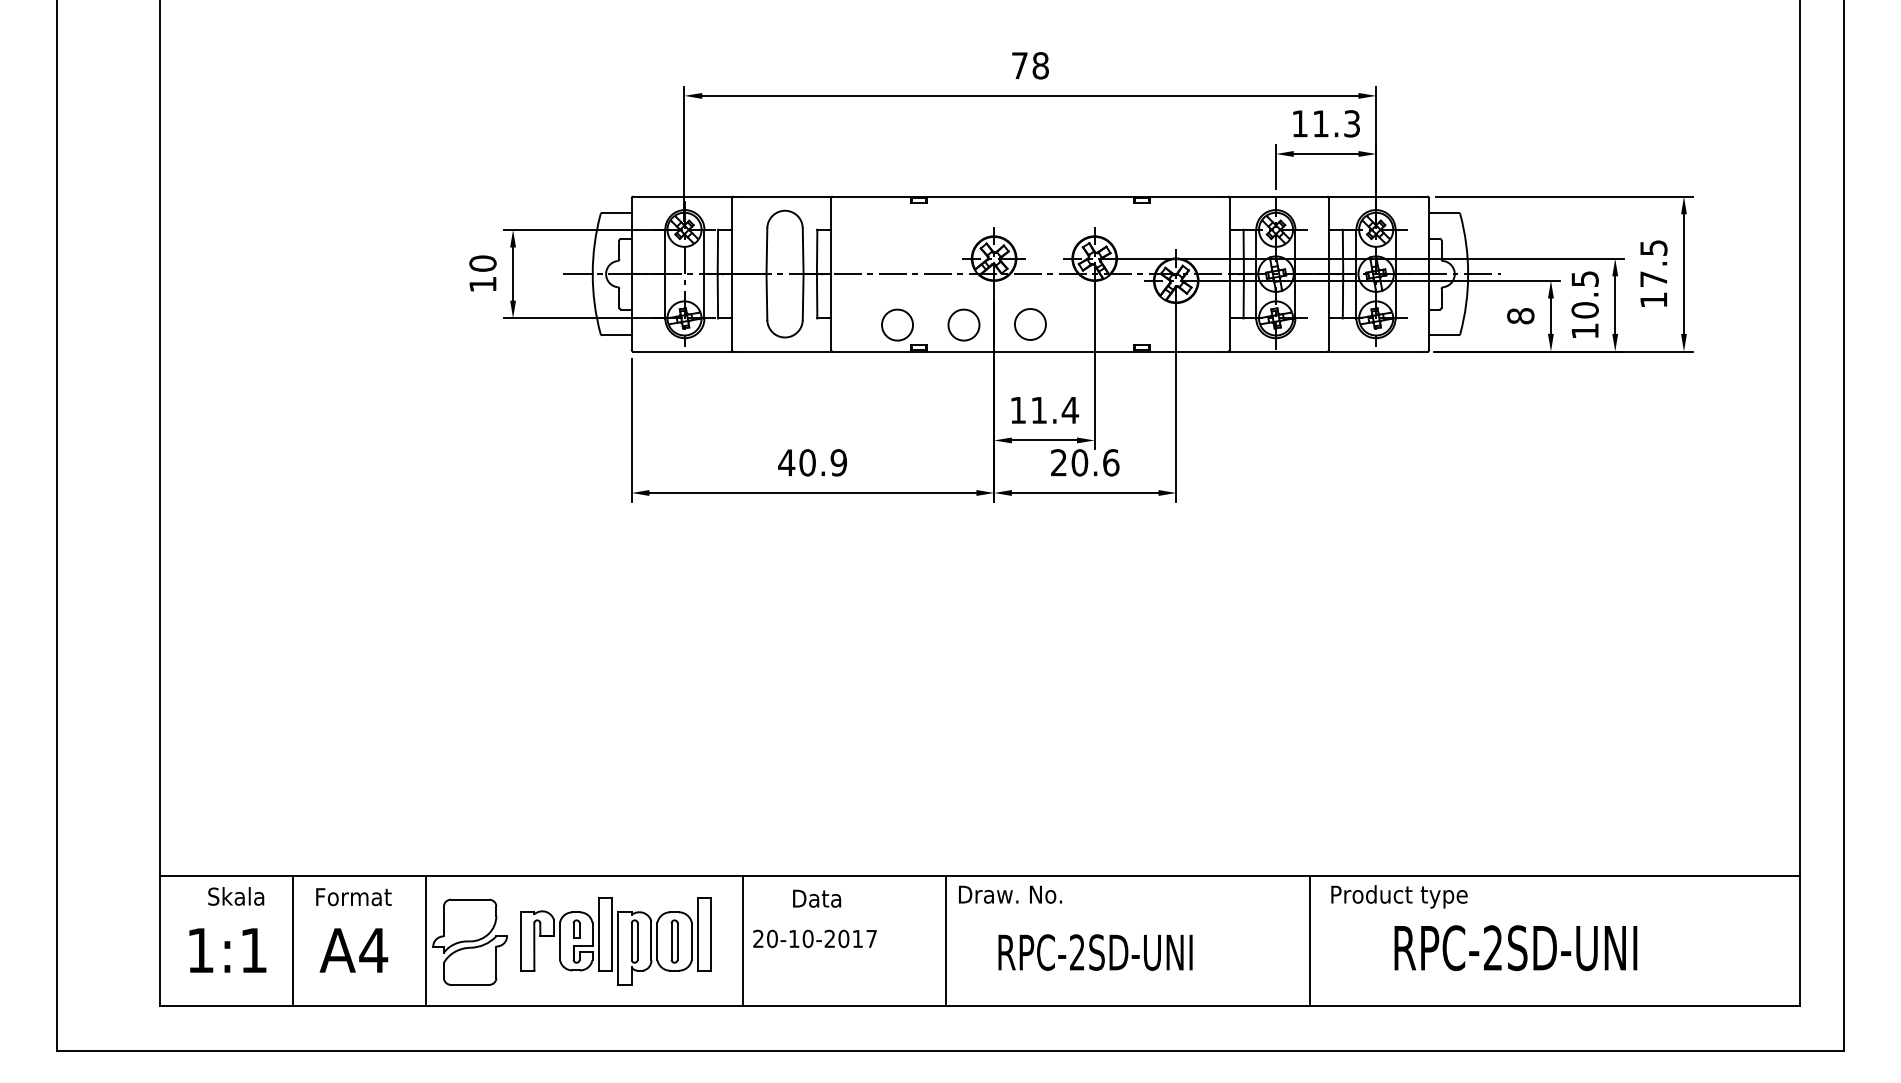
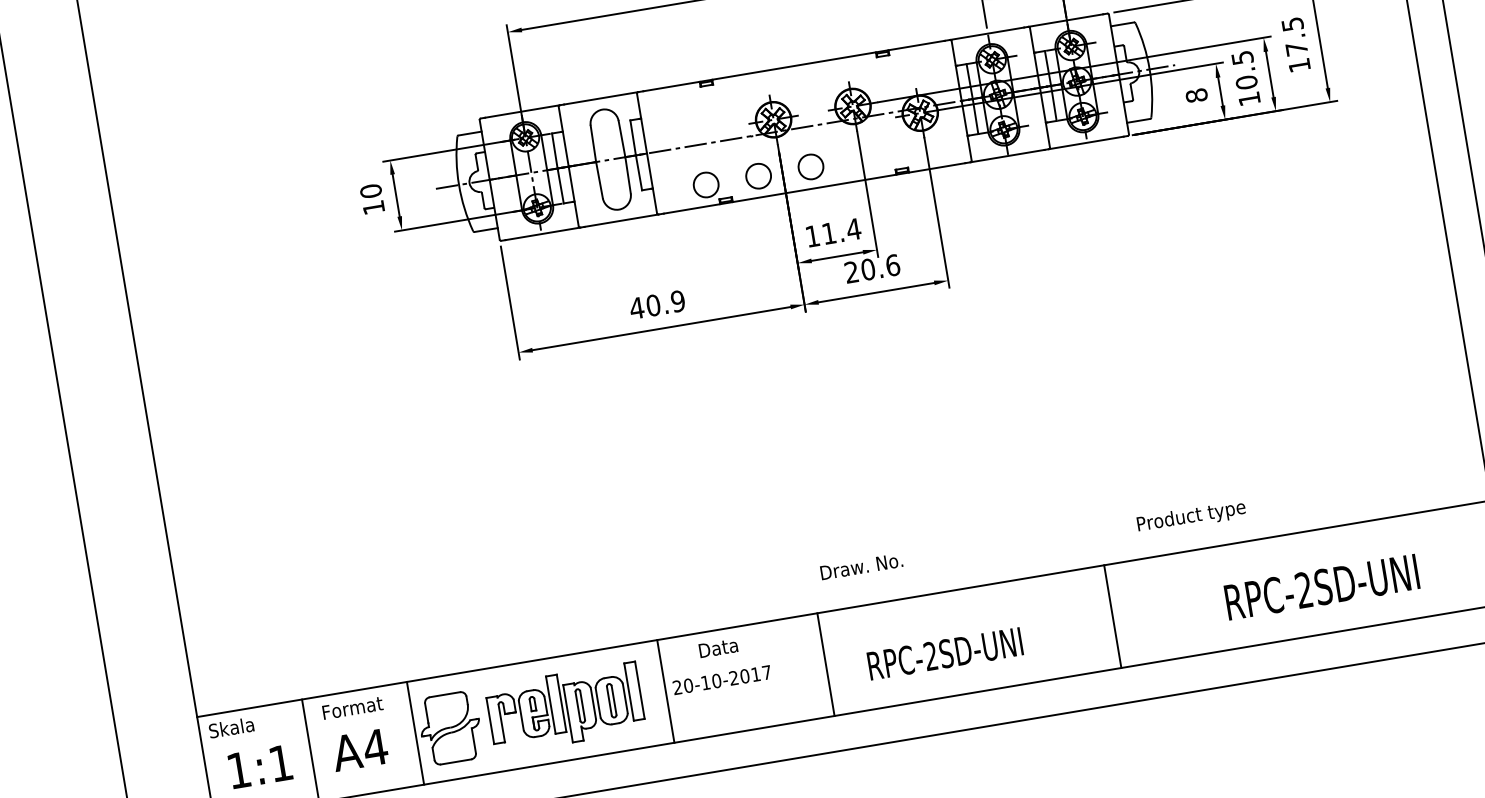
text: (1010, 894) -> (861, 566), moved
text: (236, 896) -> (231, 727), moved
text: (1399, 896) -> (1191, 516), moved
text: (1515, 948) -> (1321, 587), moved

